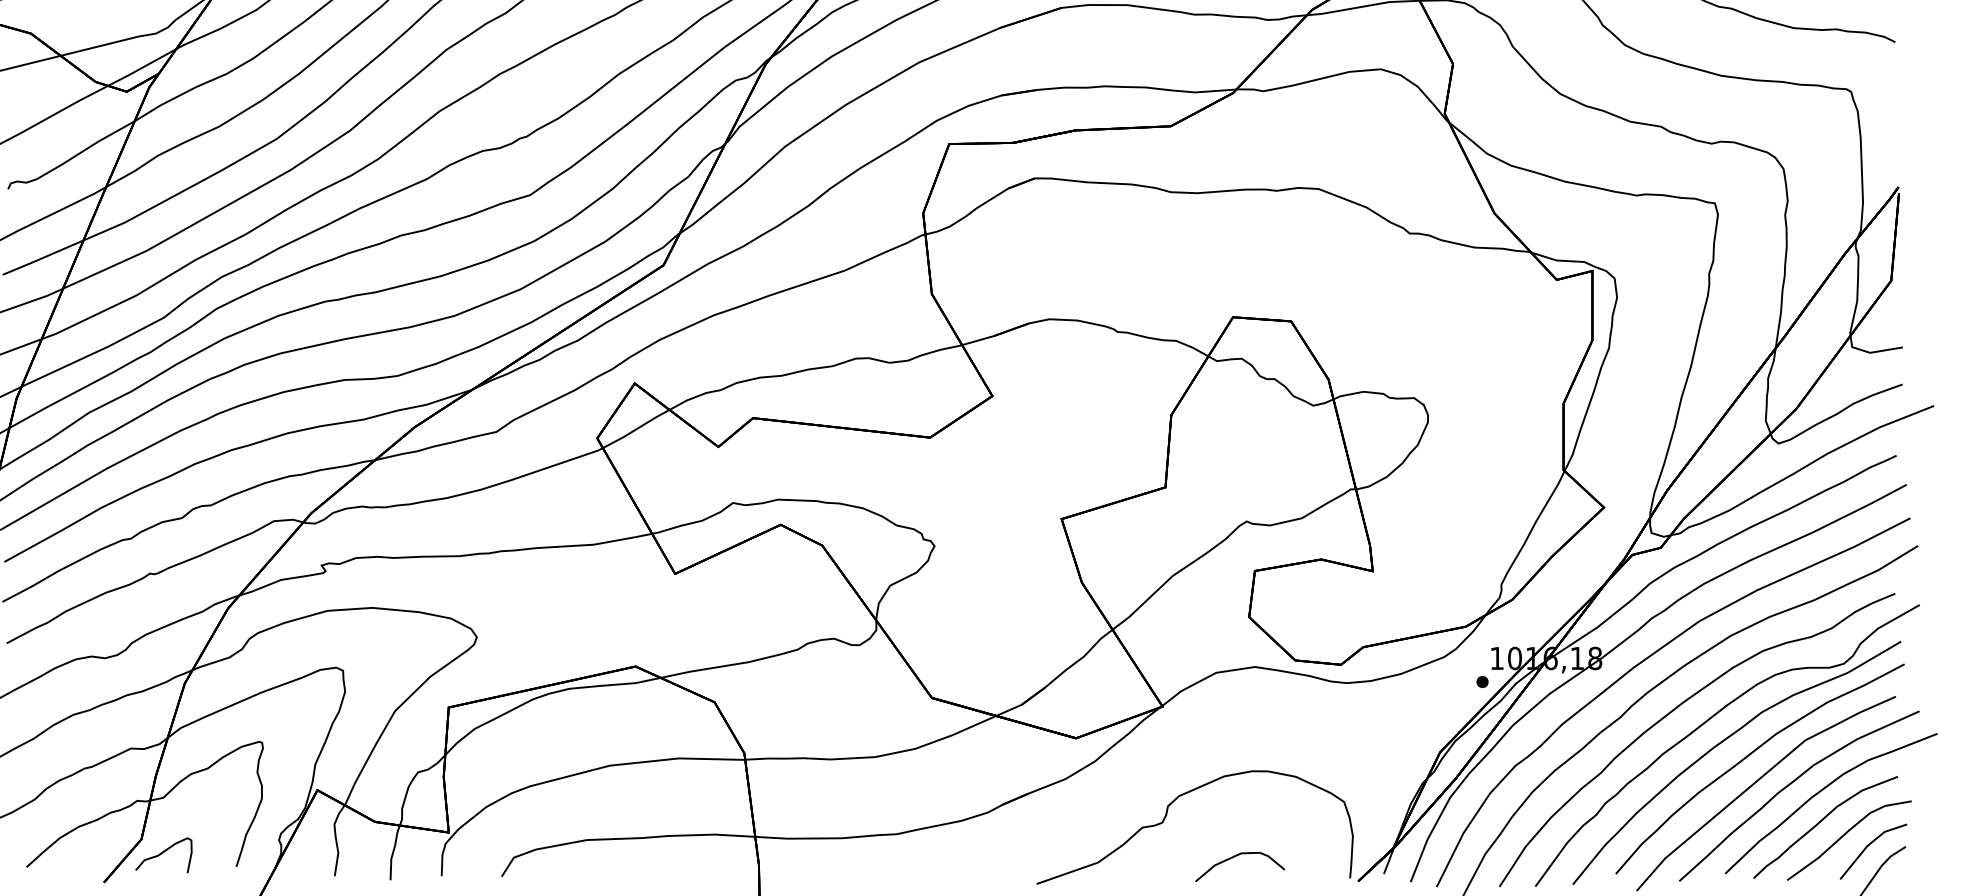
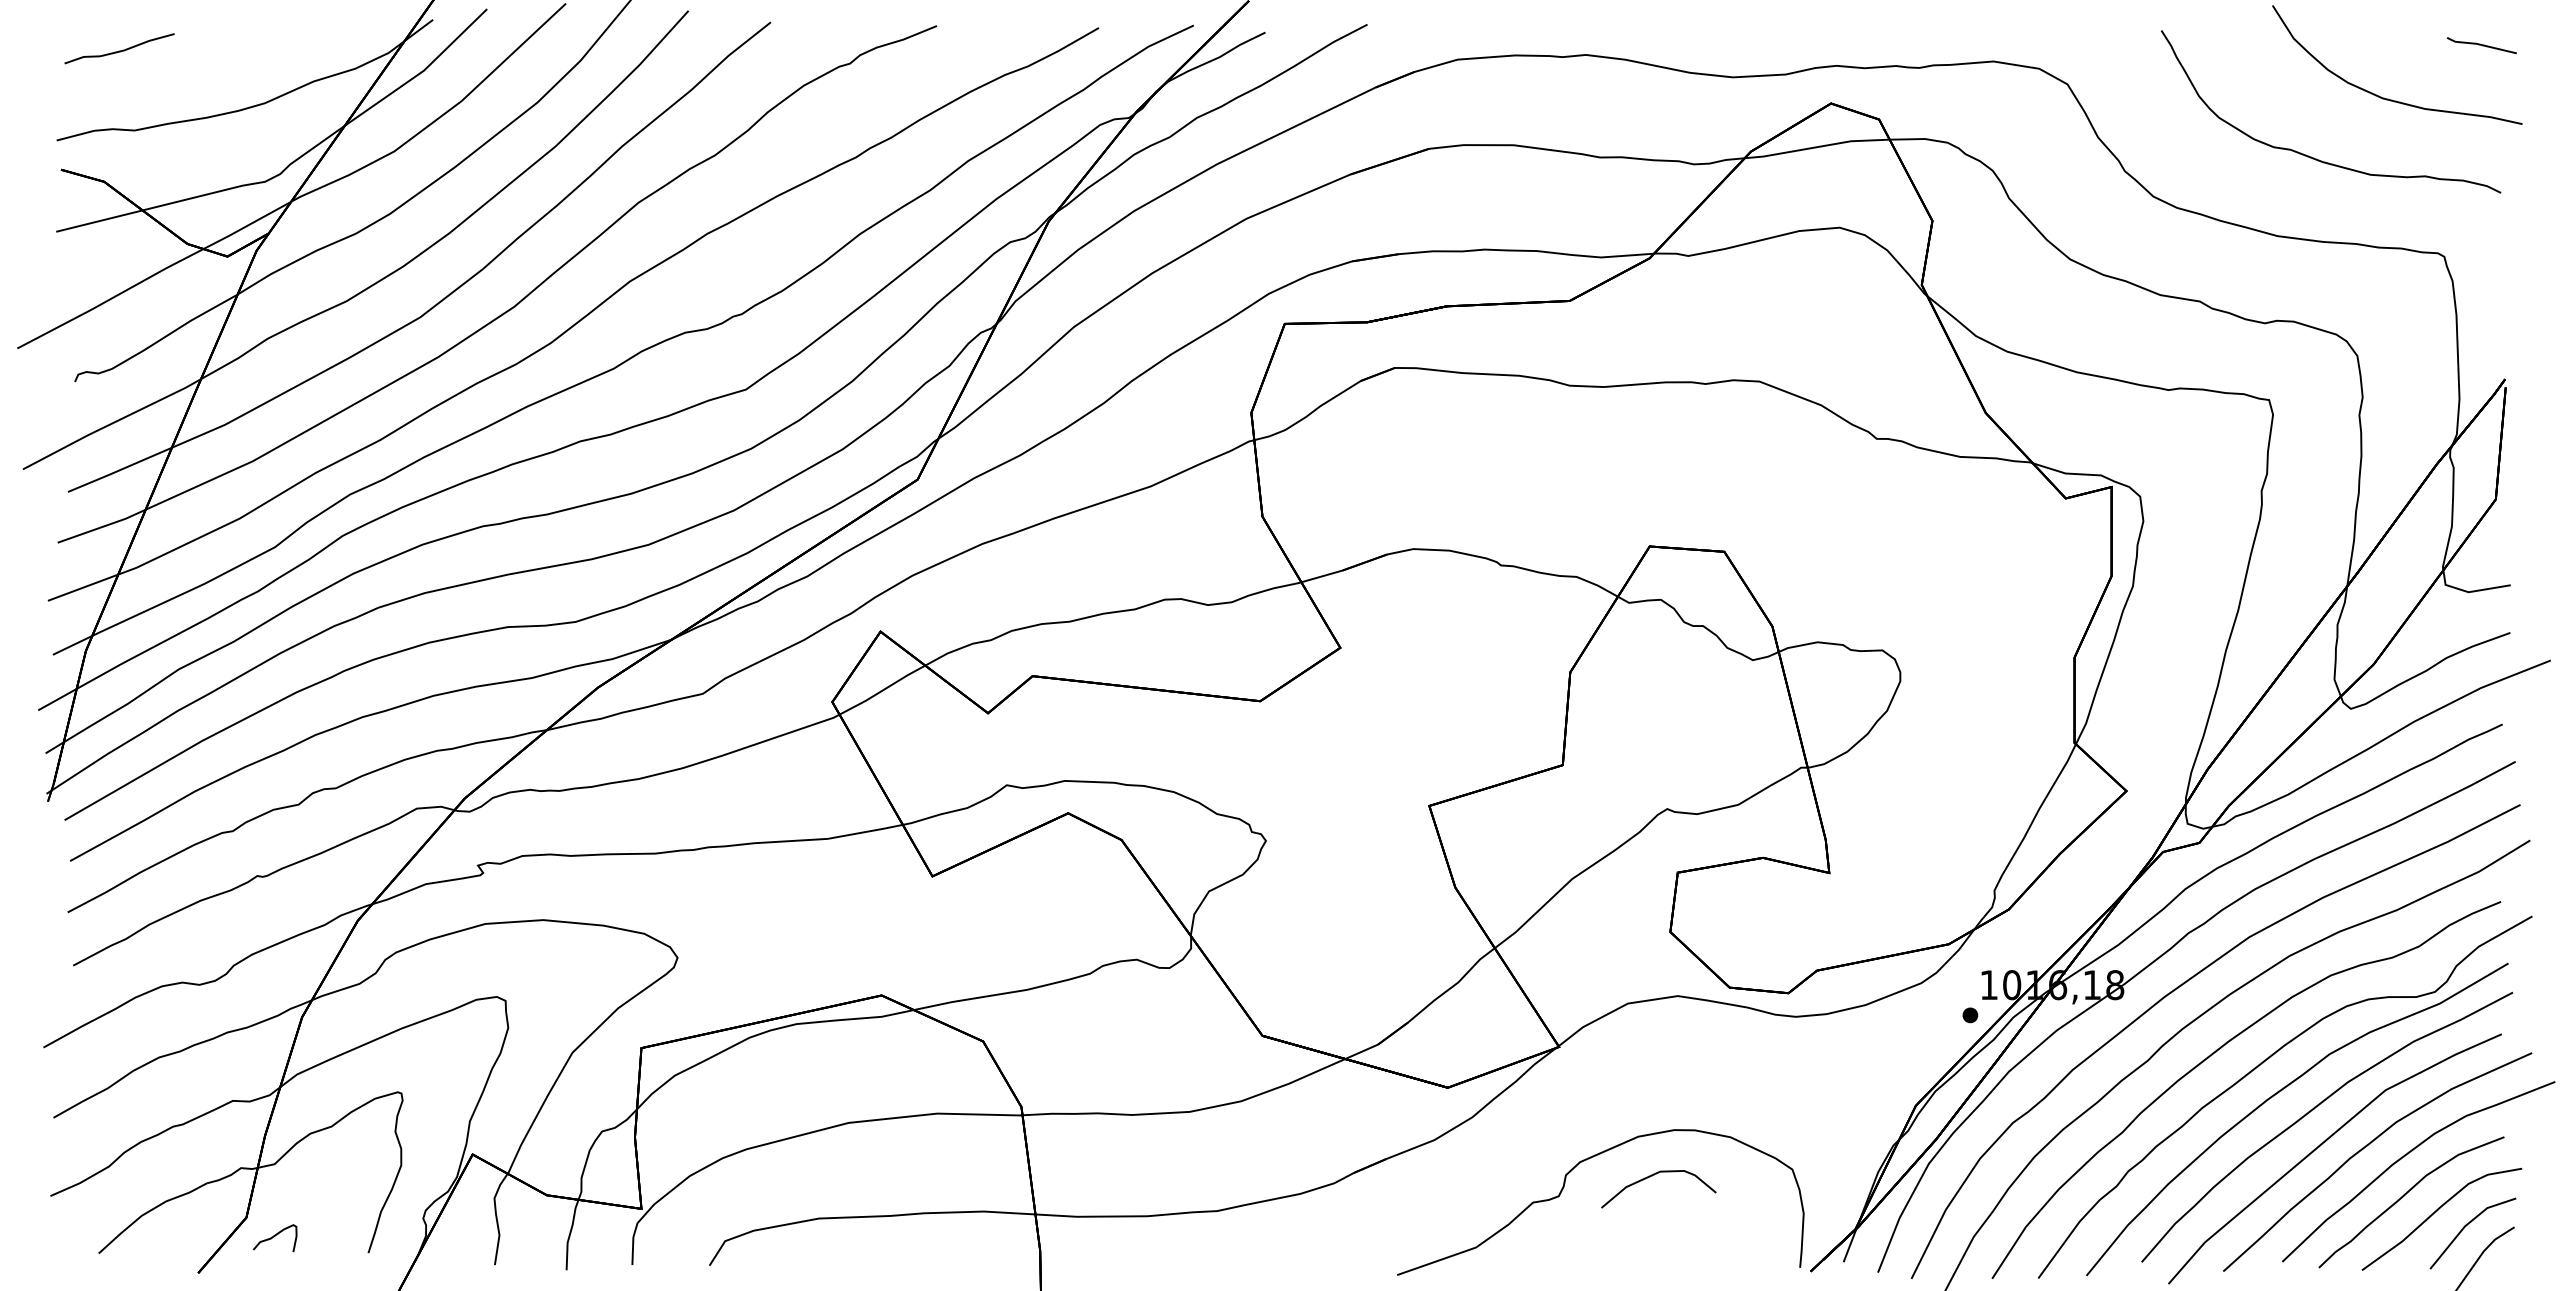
part: (163, 855) -> (274, 1238), size x0.6
curve: (1235, 857) -> (1652, 1176), moved

